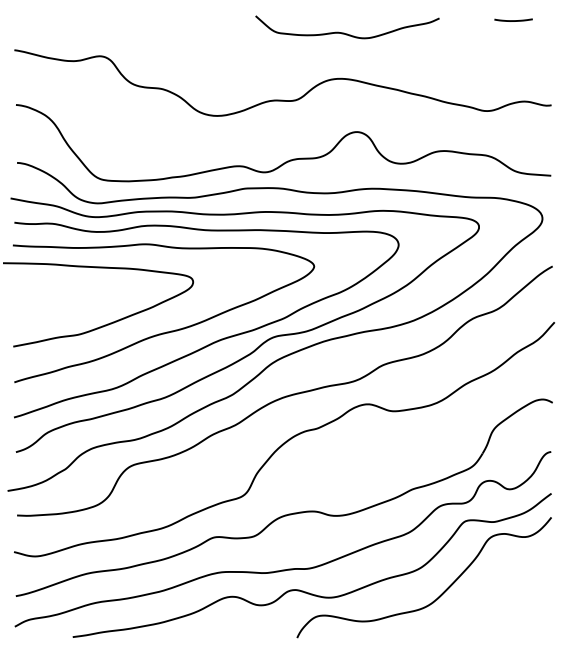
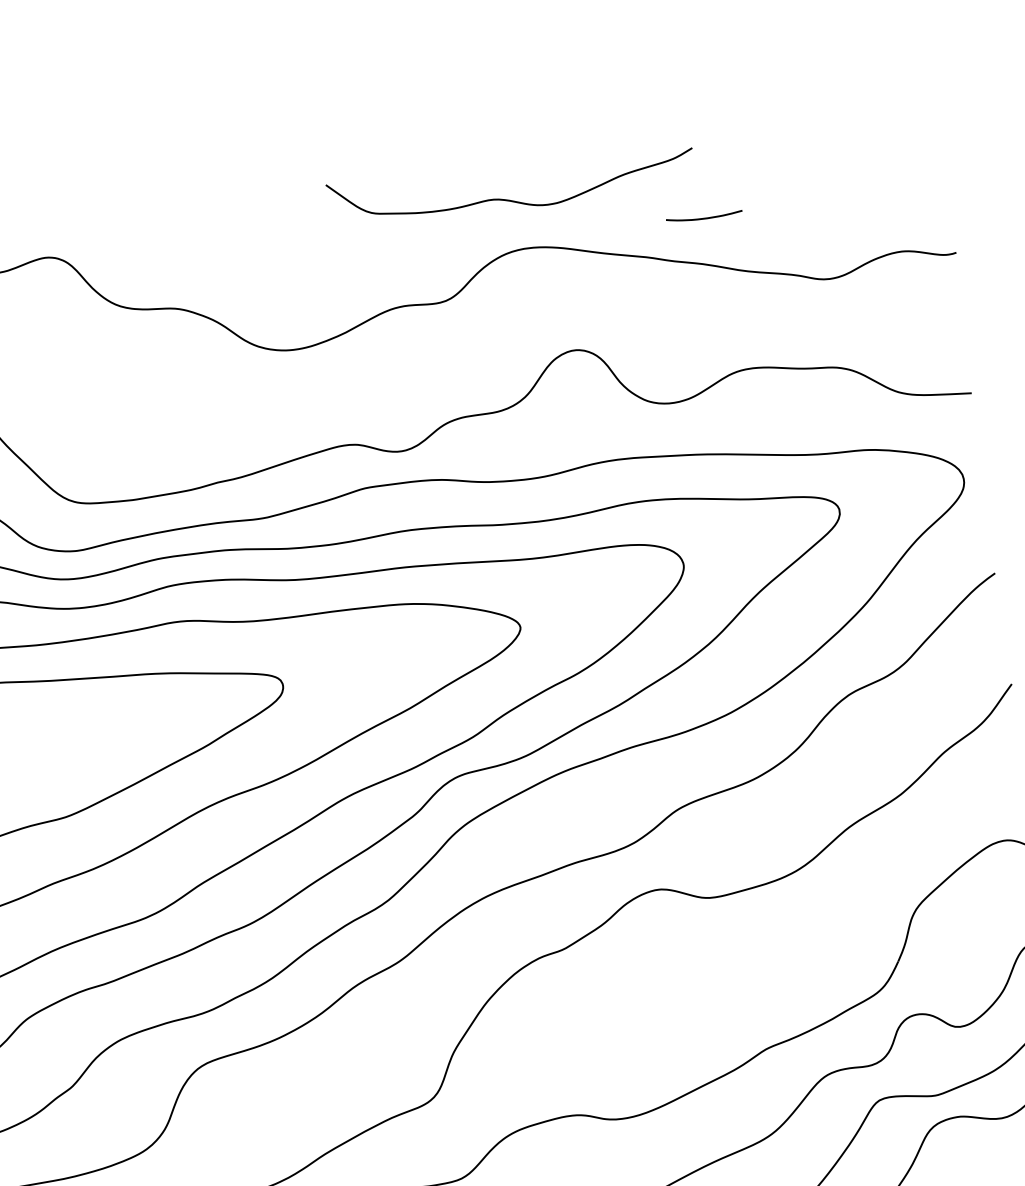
curve: (513, 20) -> (704, 217), moved
curve: (344, 32) -> (506, 197), moved

